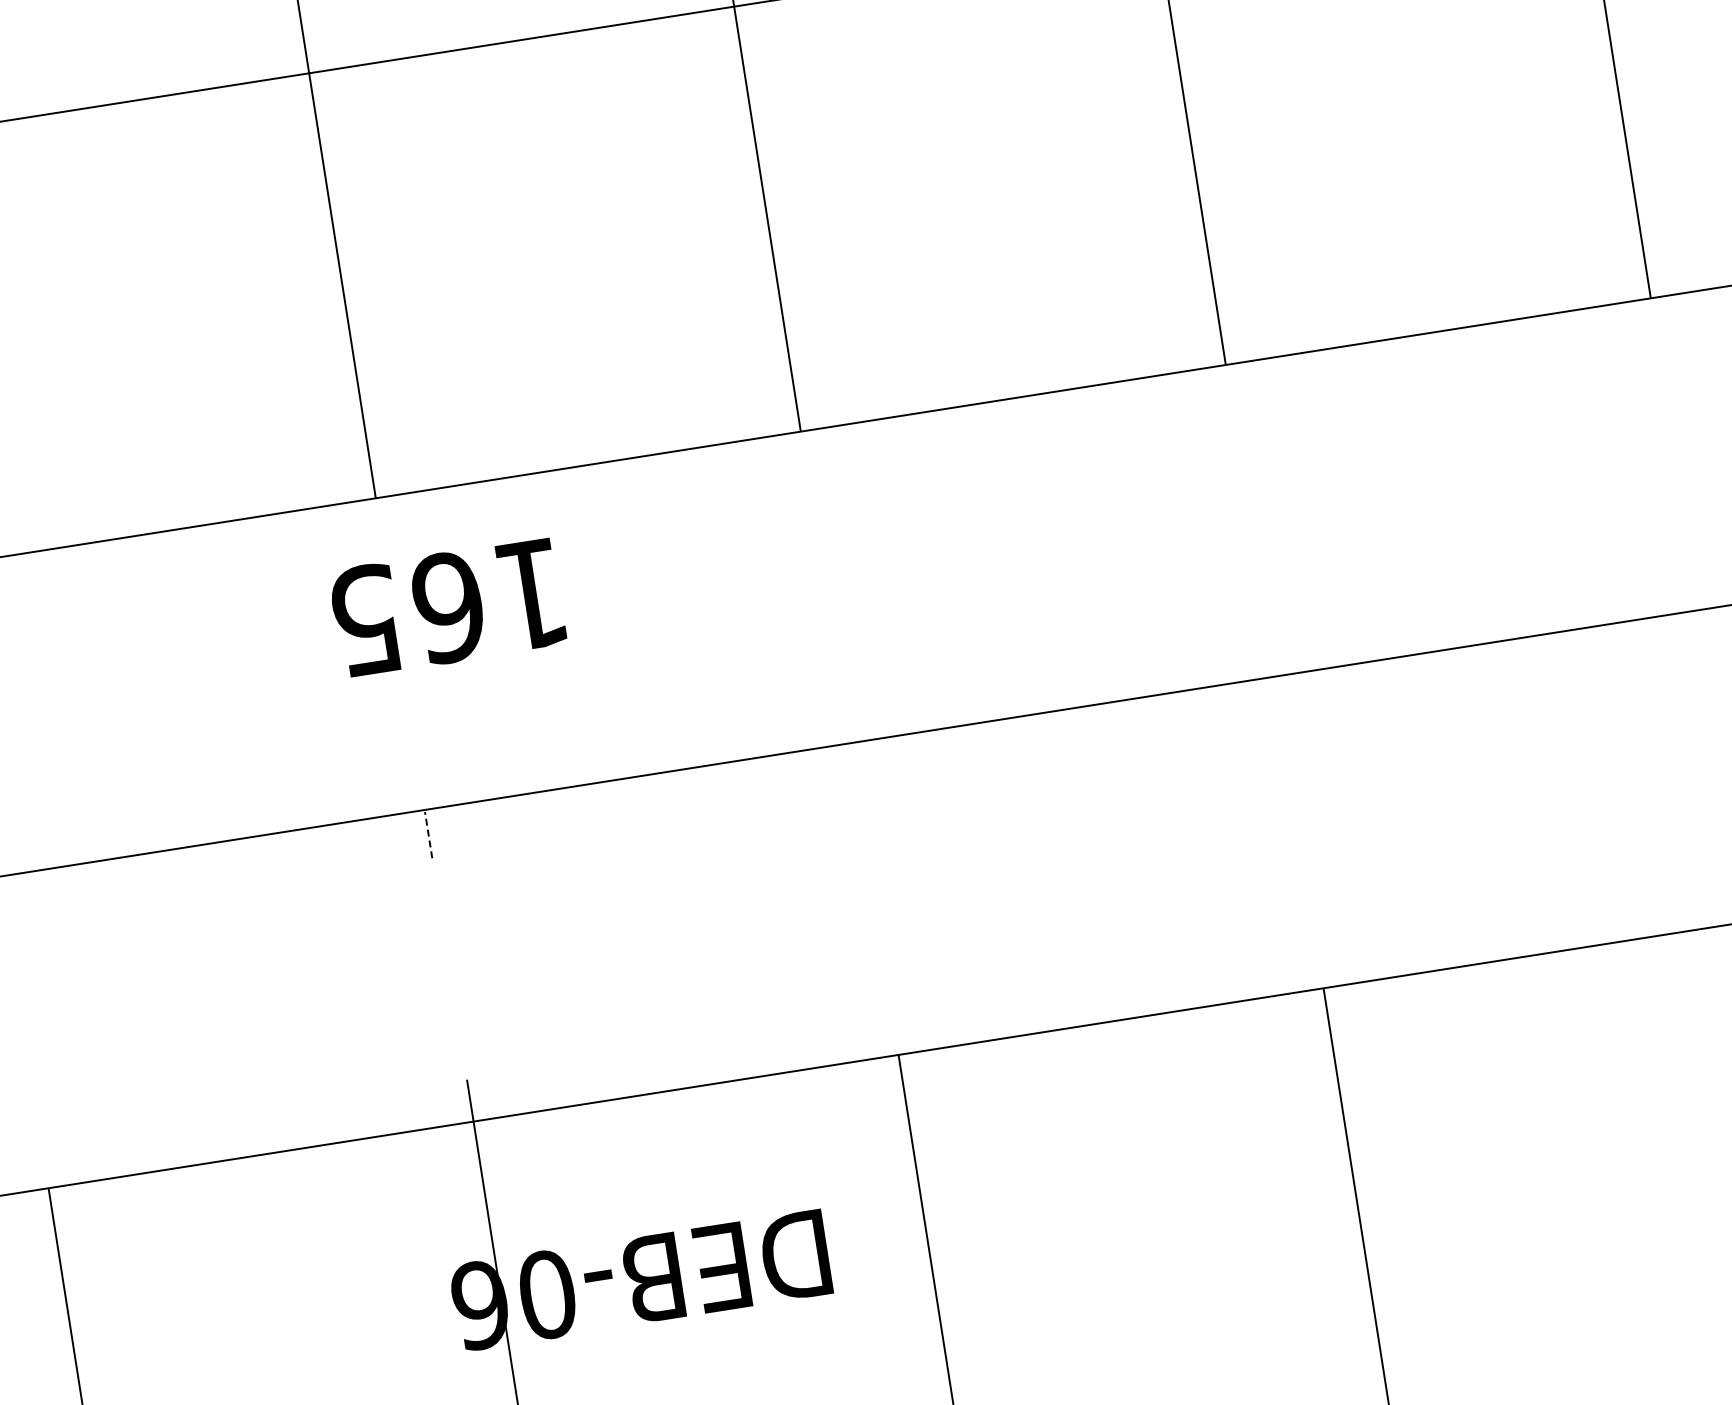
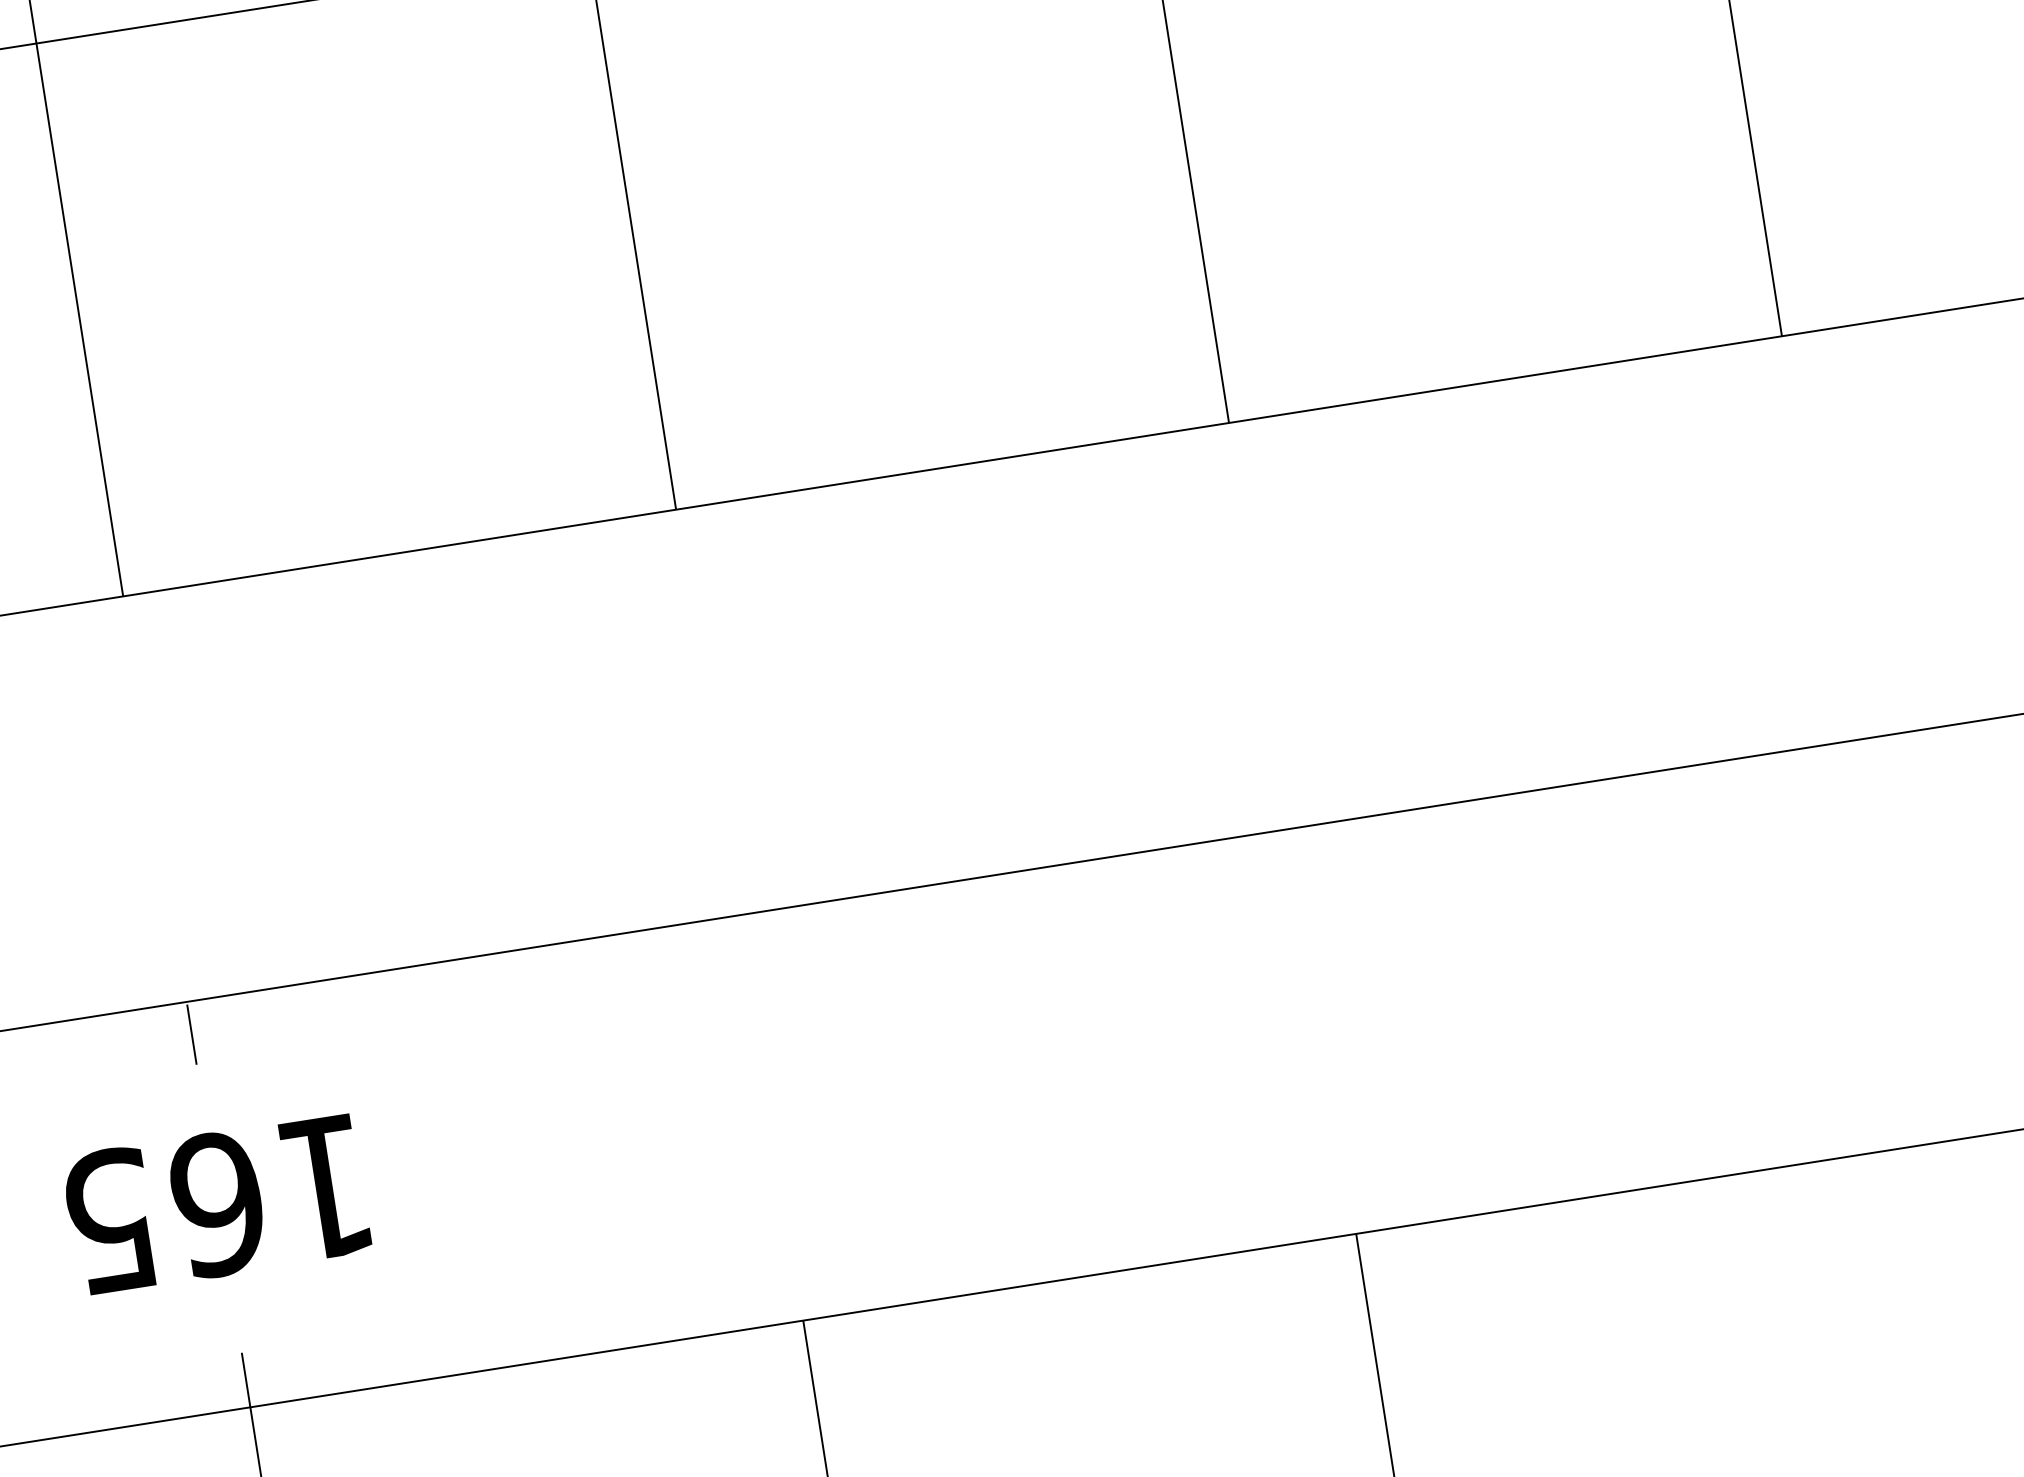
text: (449, 607) -> (219, 1204), moved
line: (428, 834) -> (191, 1033), dashed -> solid

